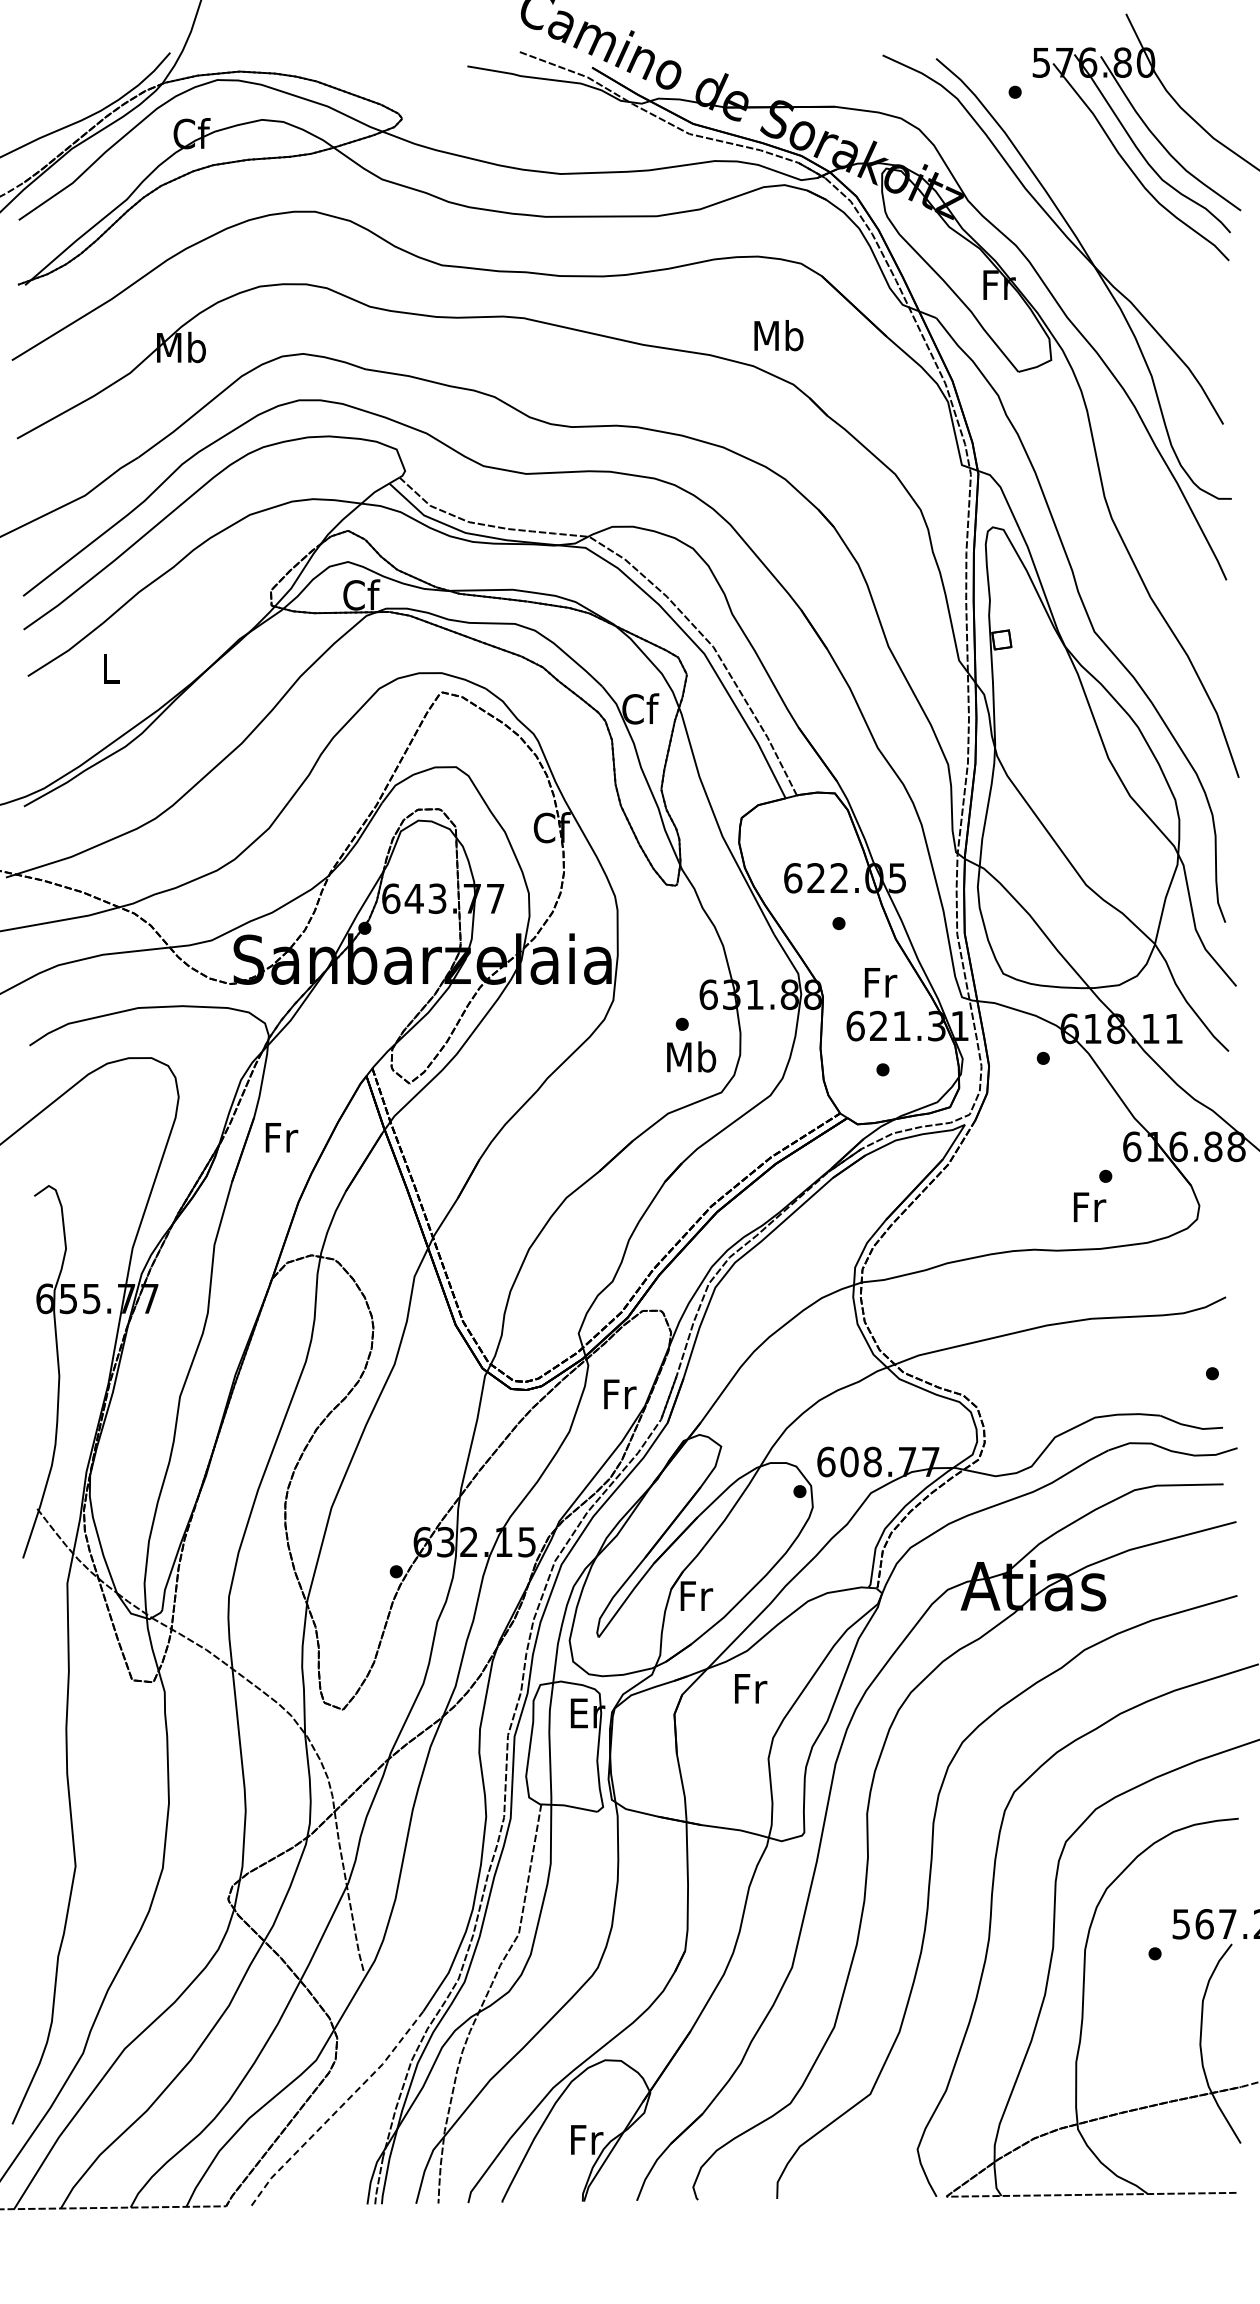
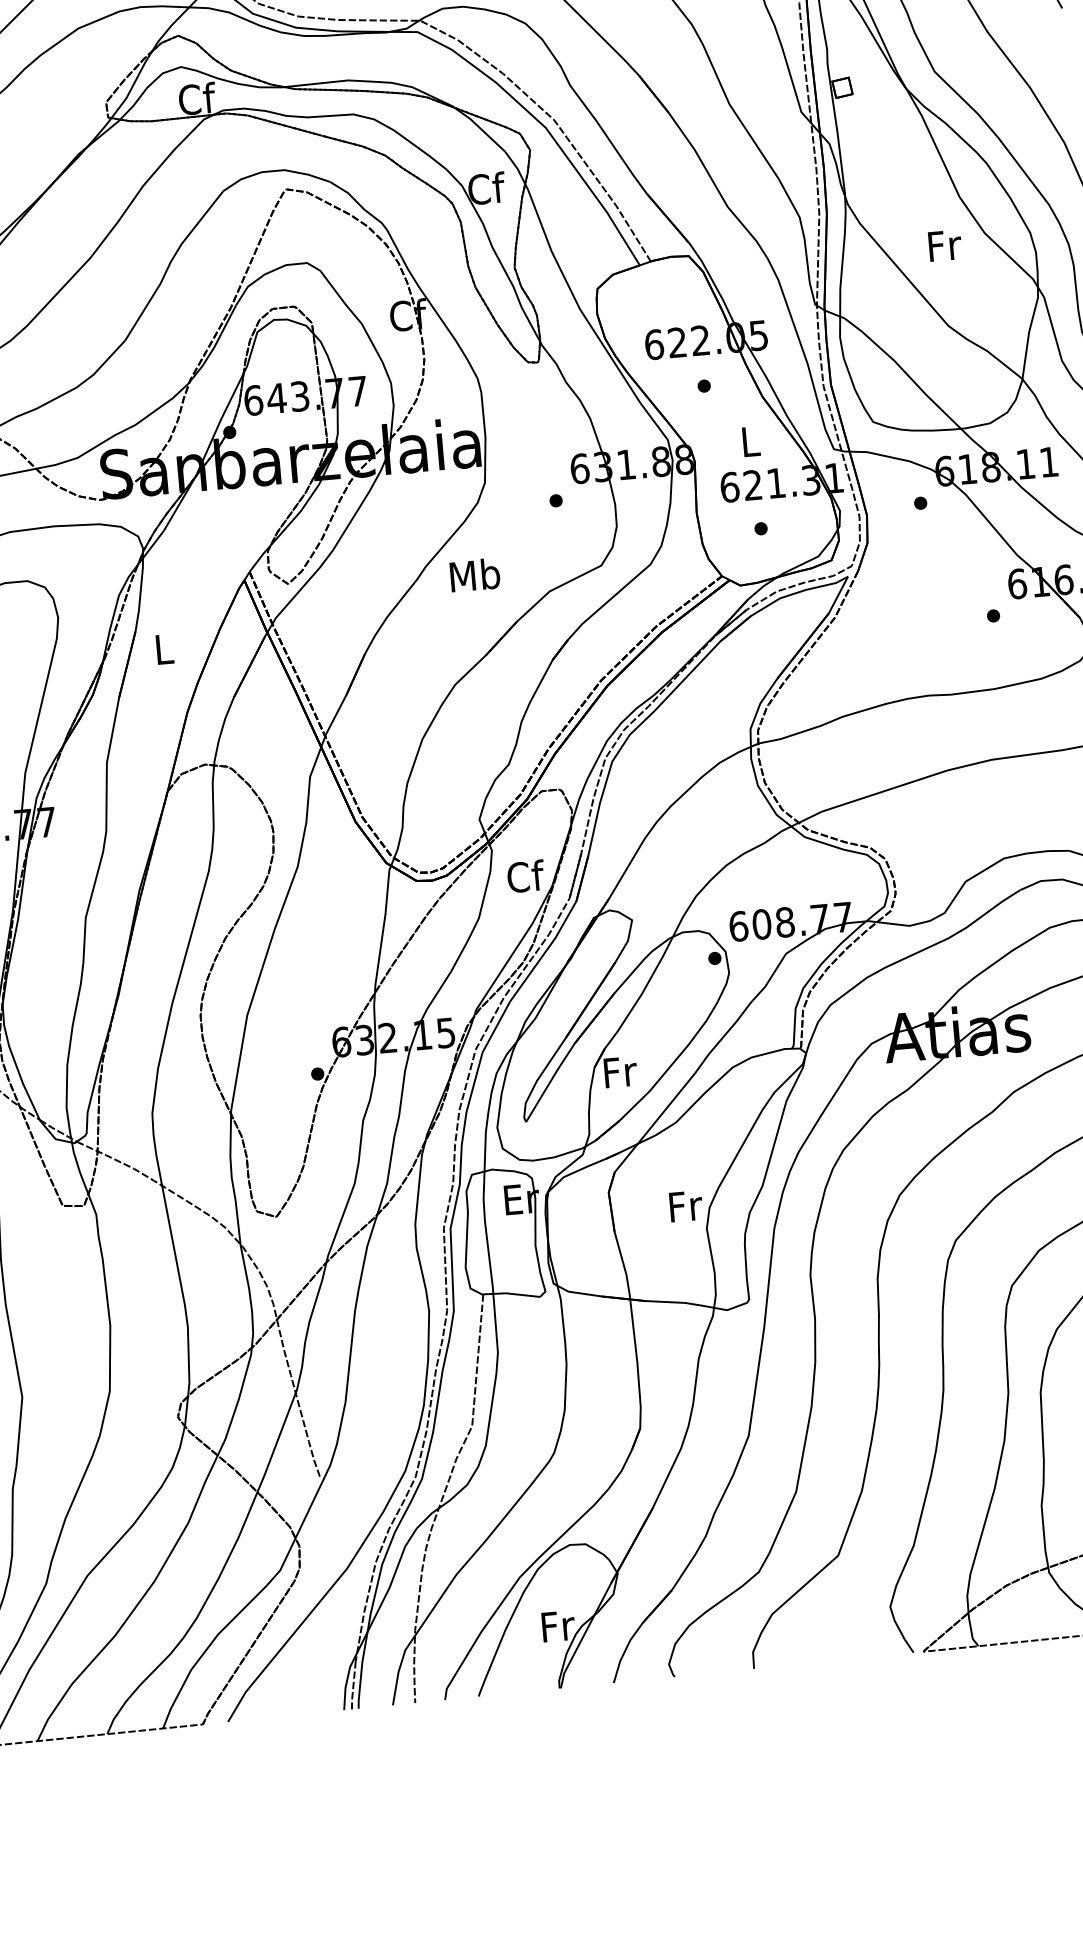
text: (880, 982) -> (750, 441), Fr -> L
text: (691, 1056) -> (474, 574), moved
text: (281, 1137) -> (164, 649), Fr -> L
text: (1090, 1206) -> (945, 244), moved
text: (619, 1393) -> (525, 875), Fr -> Cf
text: (751, 1688) -> (686, 1206), moved
line: (338, 2109) -> (306, 1617), dashed -> solid

